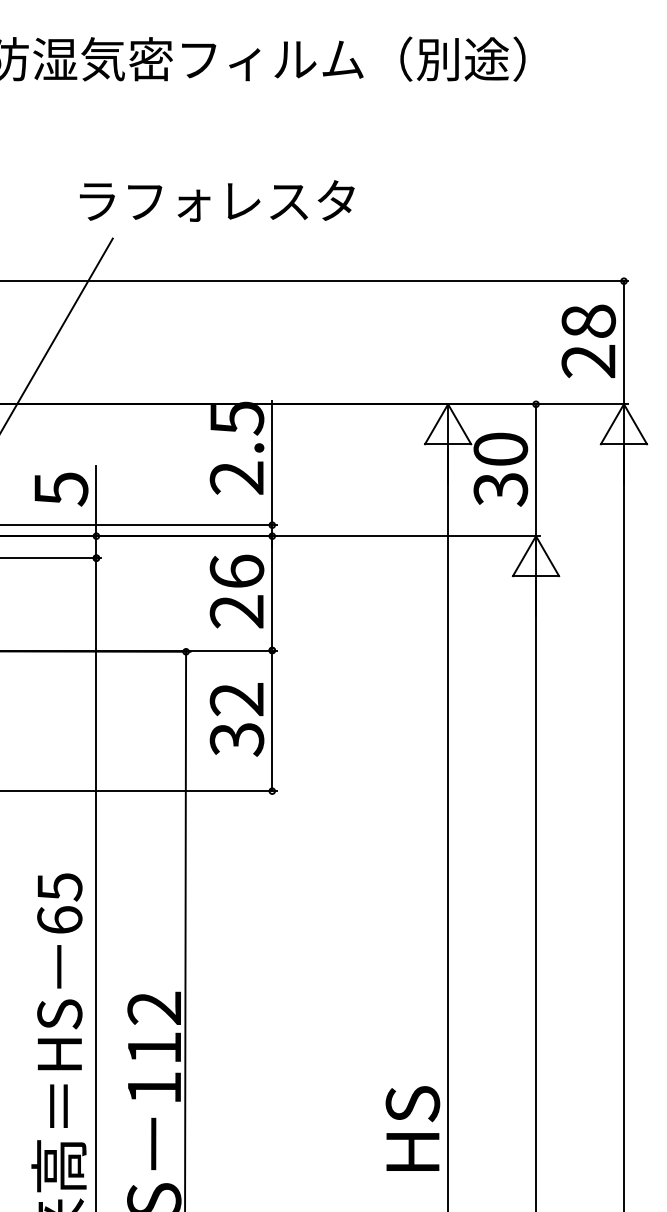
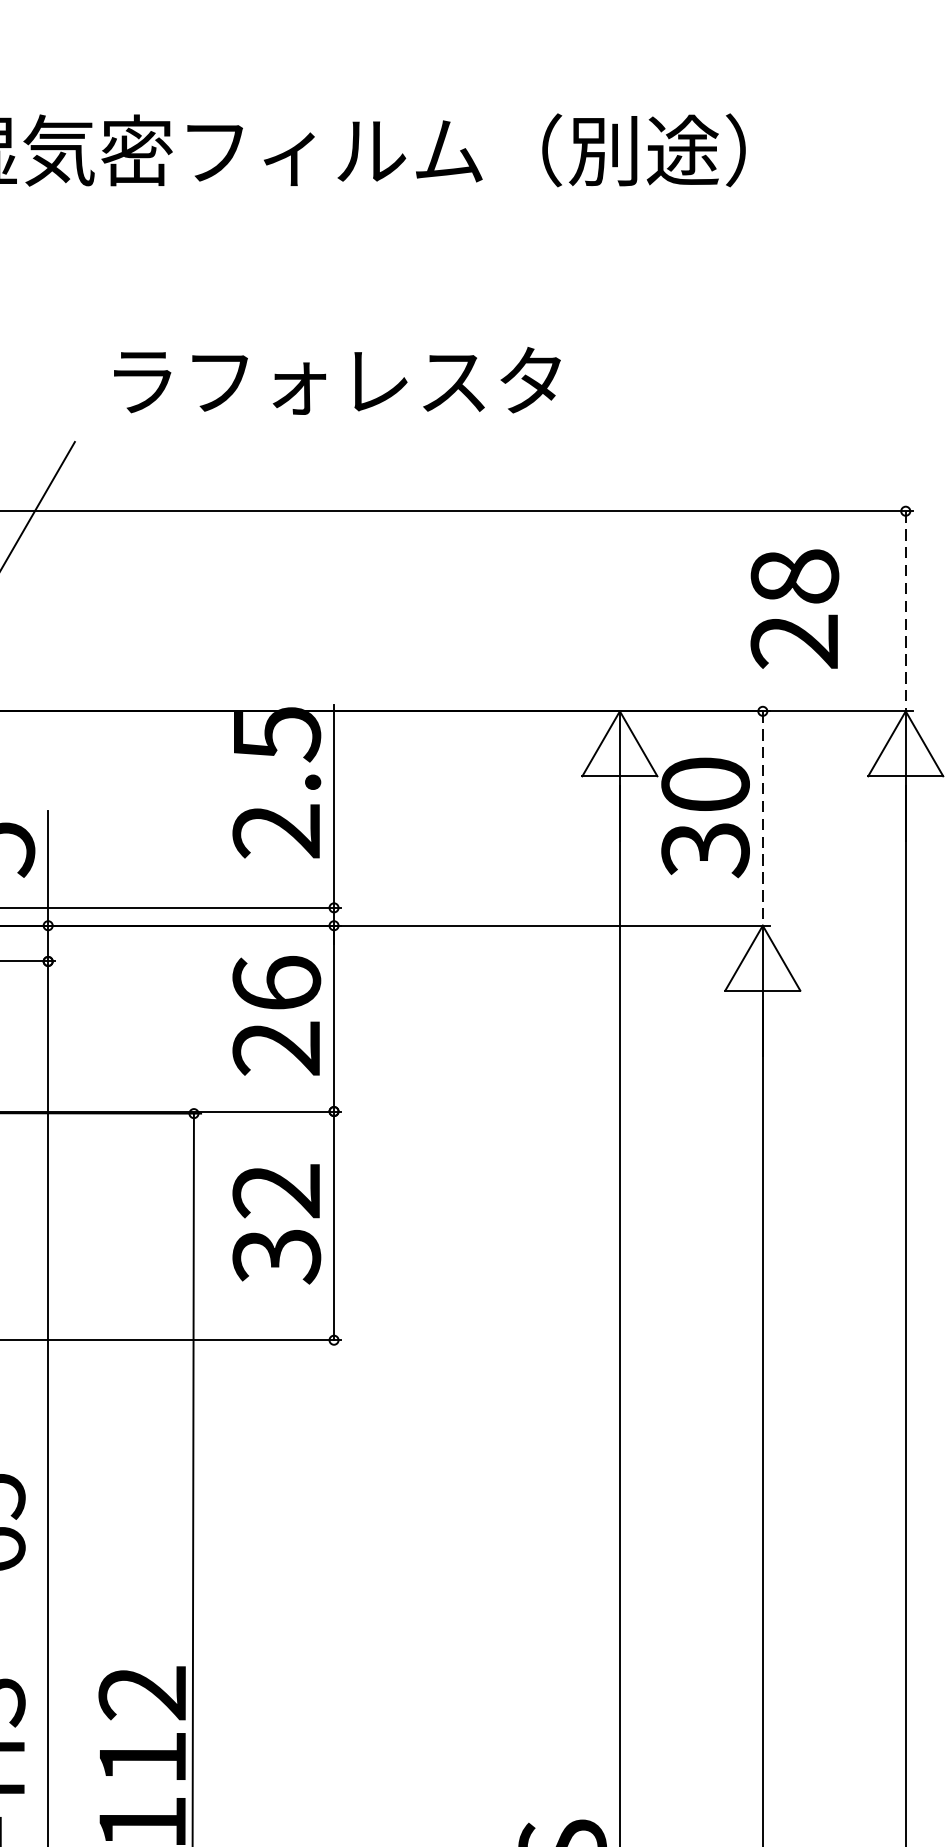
text: (217, 200) -> (337, 380), moved
text: (588, 341) -> (794, 609), moved
line: (623, 342) -> (904, 610), solid -> dashed
line: (536, 470) -> (763, 818), solid -> dashed

